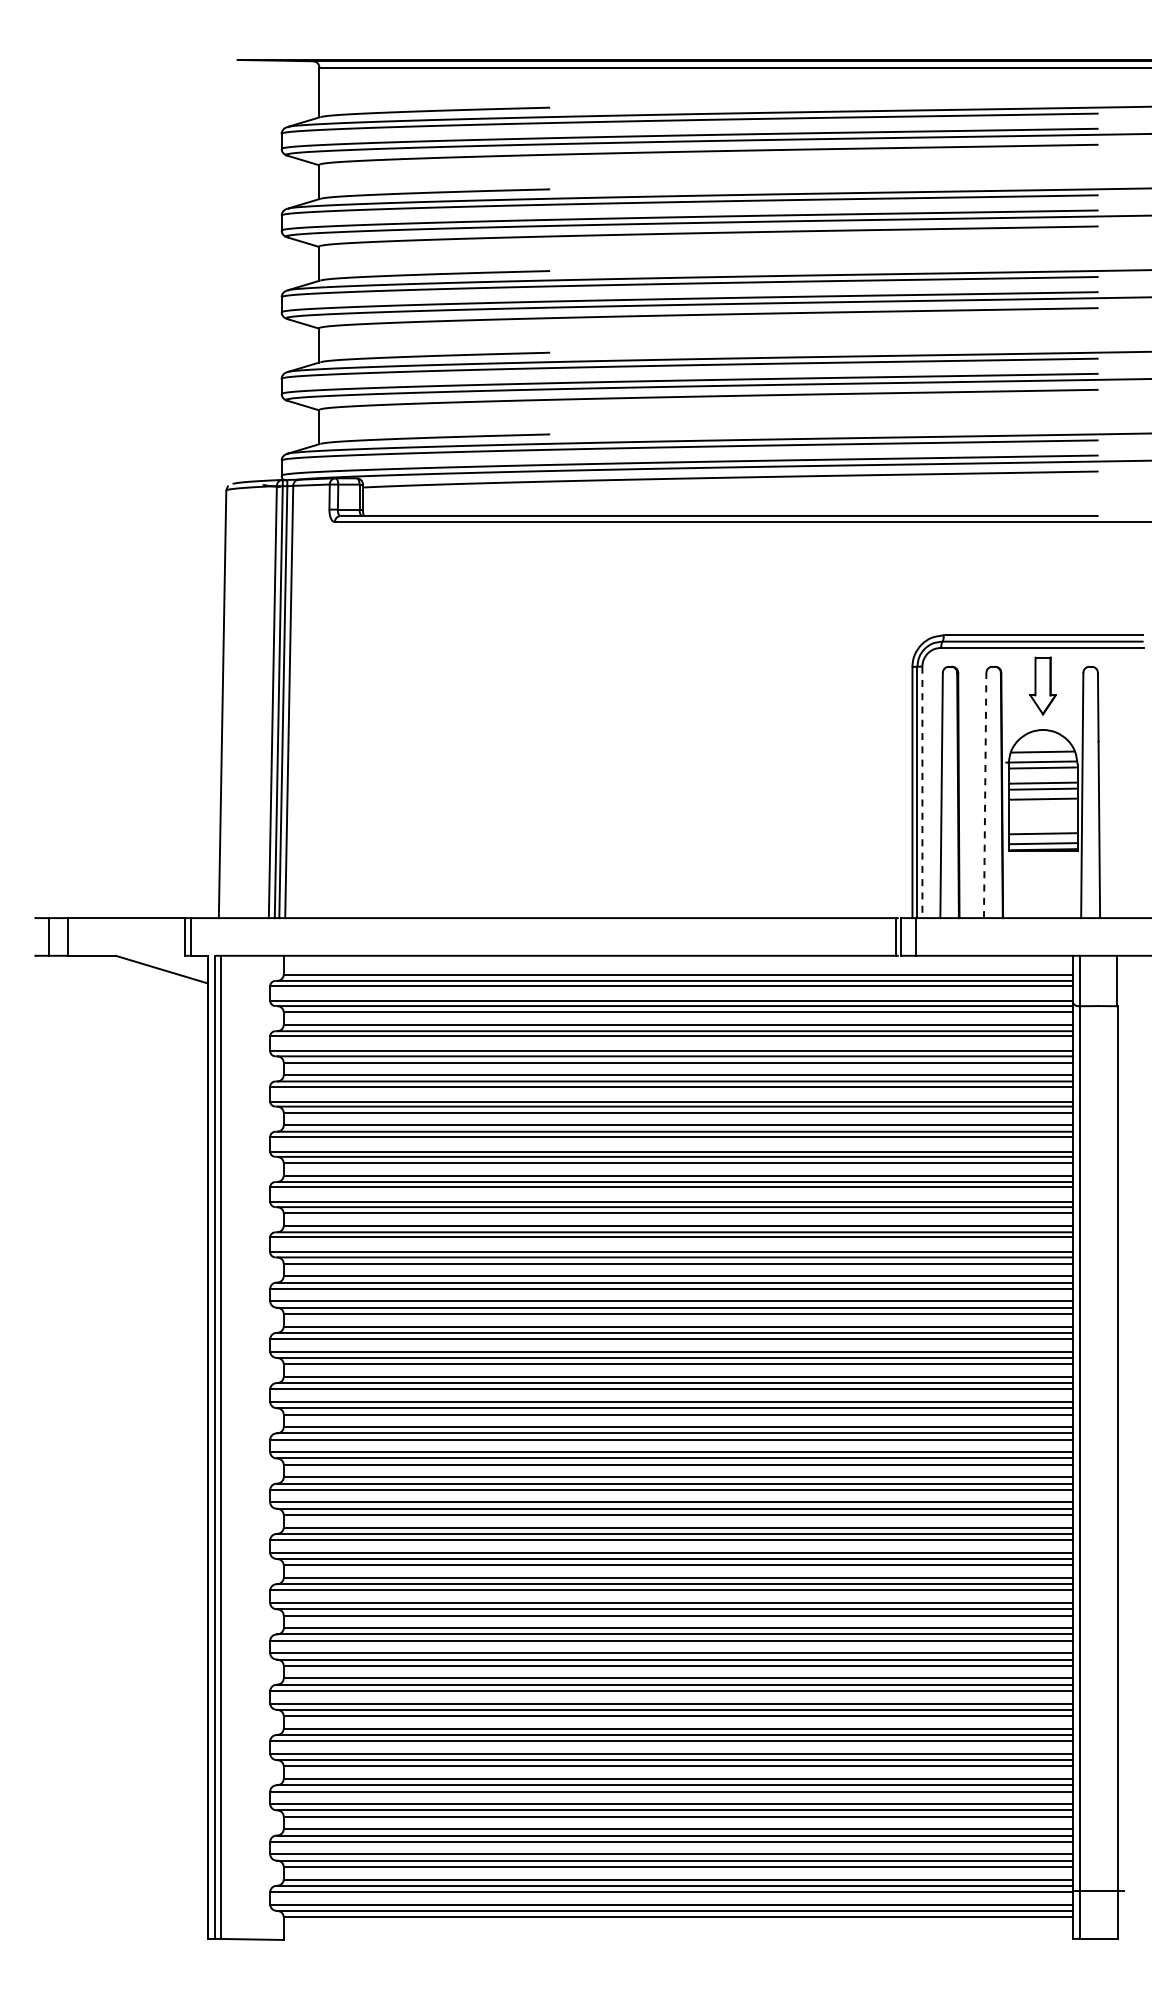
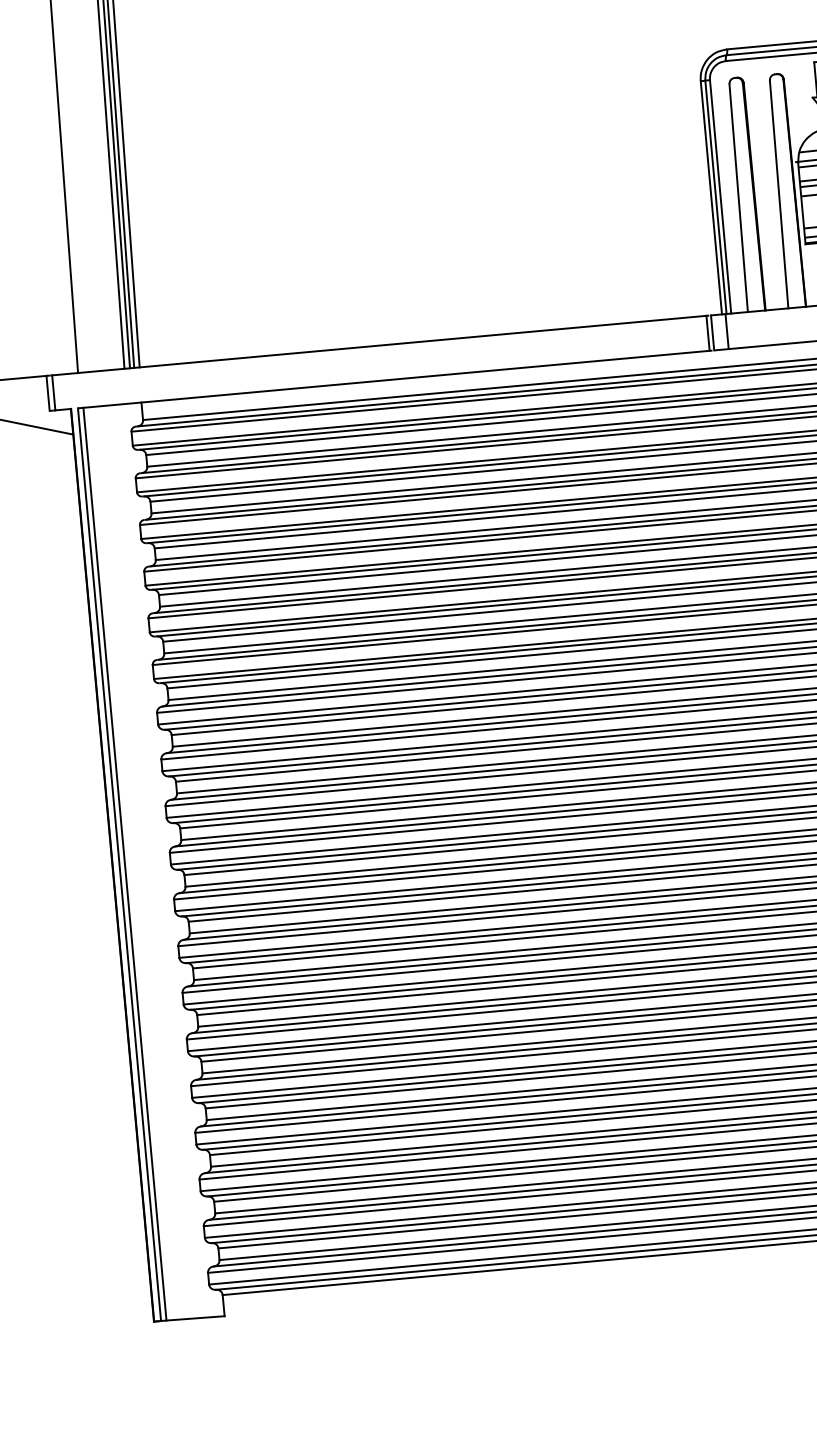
line: (922, 792) -> (720, 196), dashed -> solid
line: (985, 795) -> (779, 194), dashed -> solid

